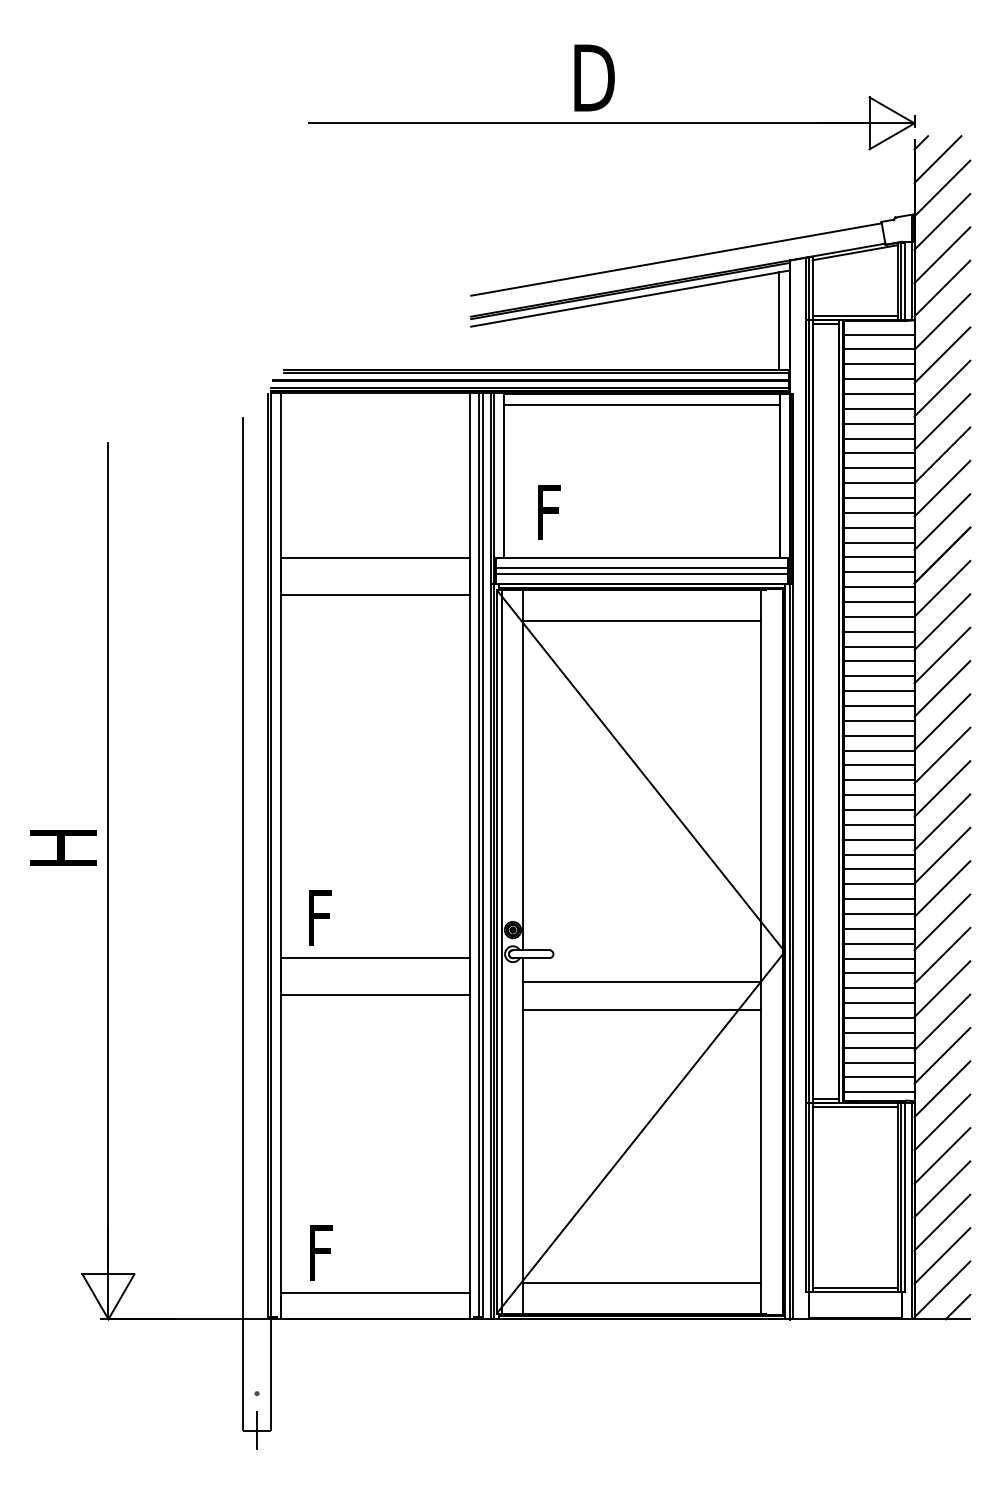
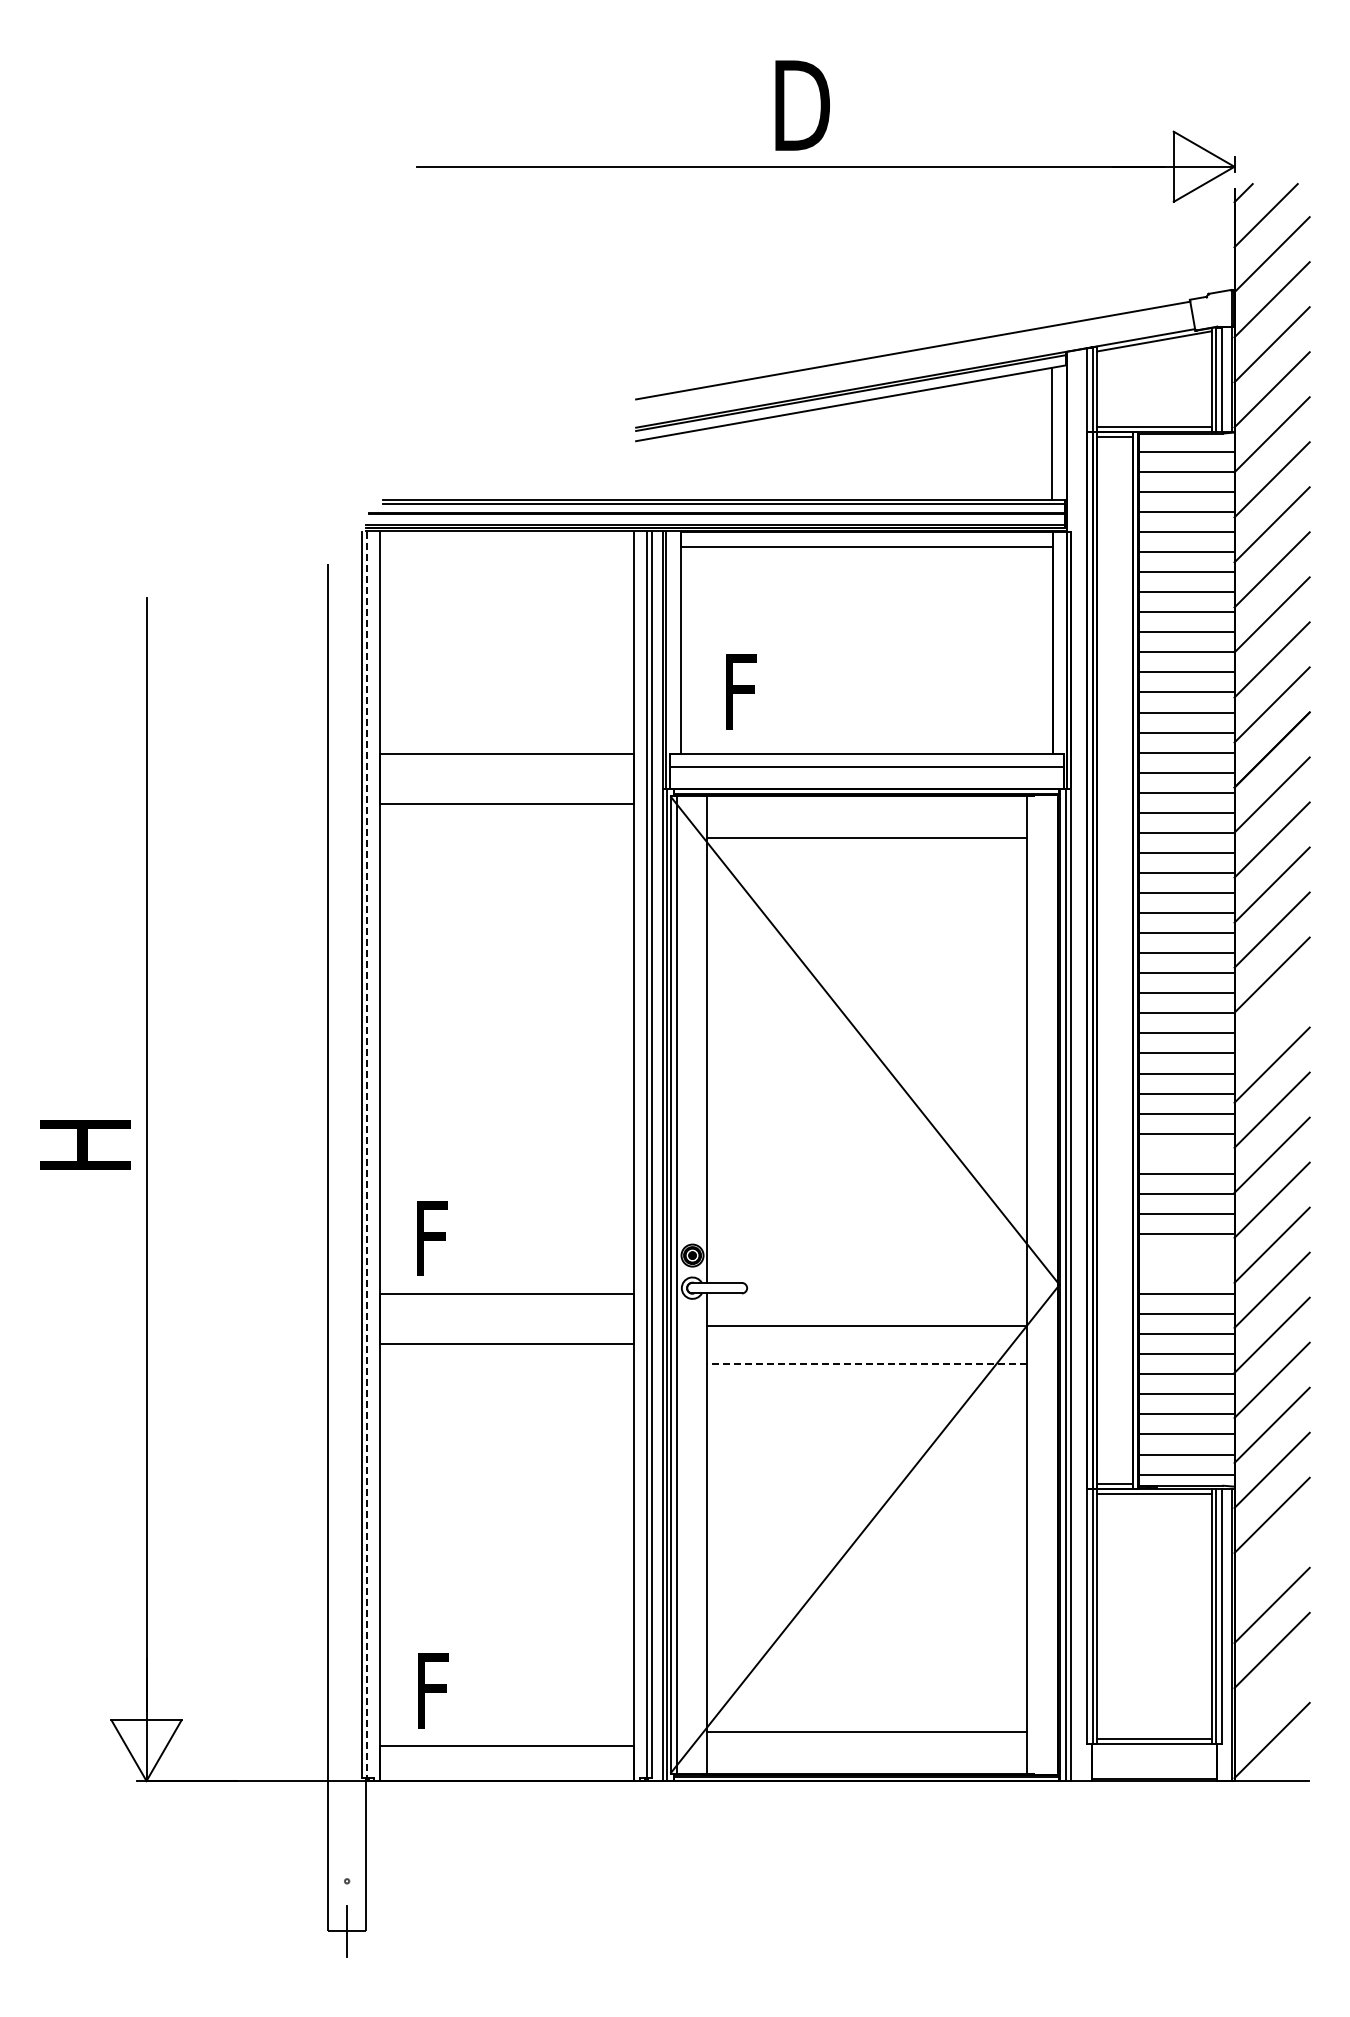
line: (641, 573) -> (866, 774), removed
line: (941, 755) -> (1271, 1019), removed
line: (878, 854) -> (1186, 1153), removed
line: (271, 855) -> (366, 1155), solid -> dashed
line: (878, 929) -> (1186, 1254), removed
line: (878, 944) -> (1186, 1274), removed
line: (641, 1010) -> (866, 1364), solid -> dashed
line: (941, 1155) -> (1271, 1560), removed
line: (941, 1255) -> (1271, 1695), removed
line: (957, 1307) -> (1292, 1764), removed

